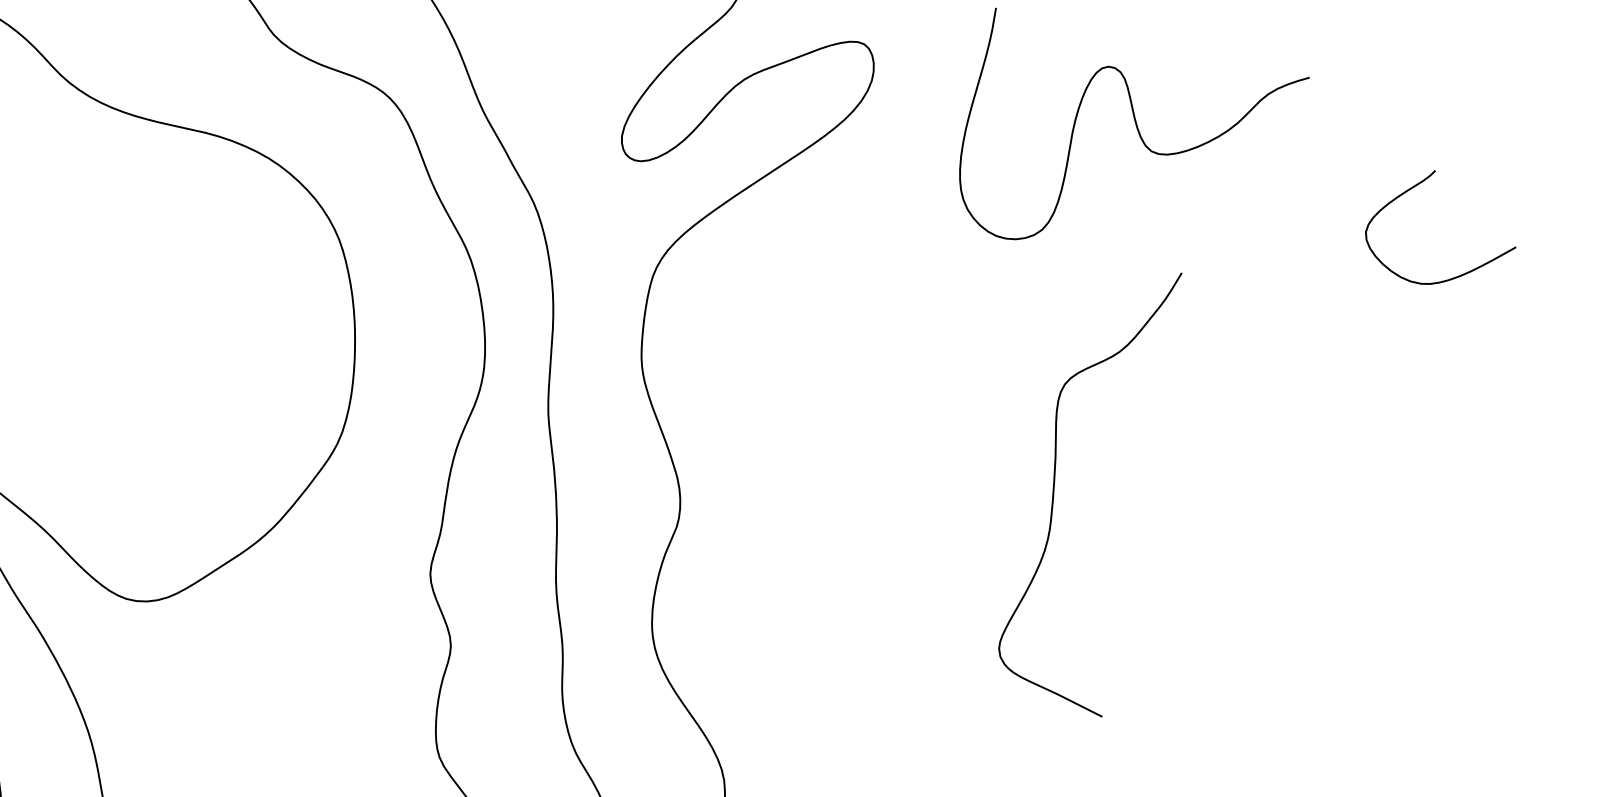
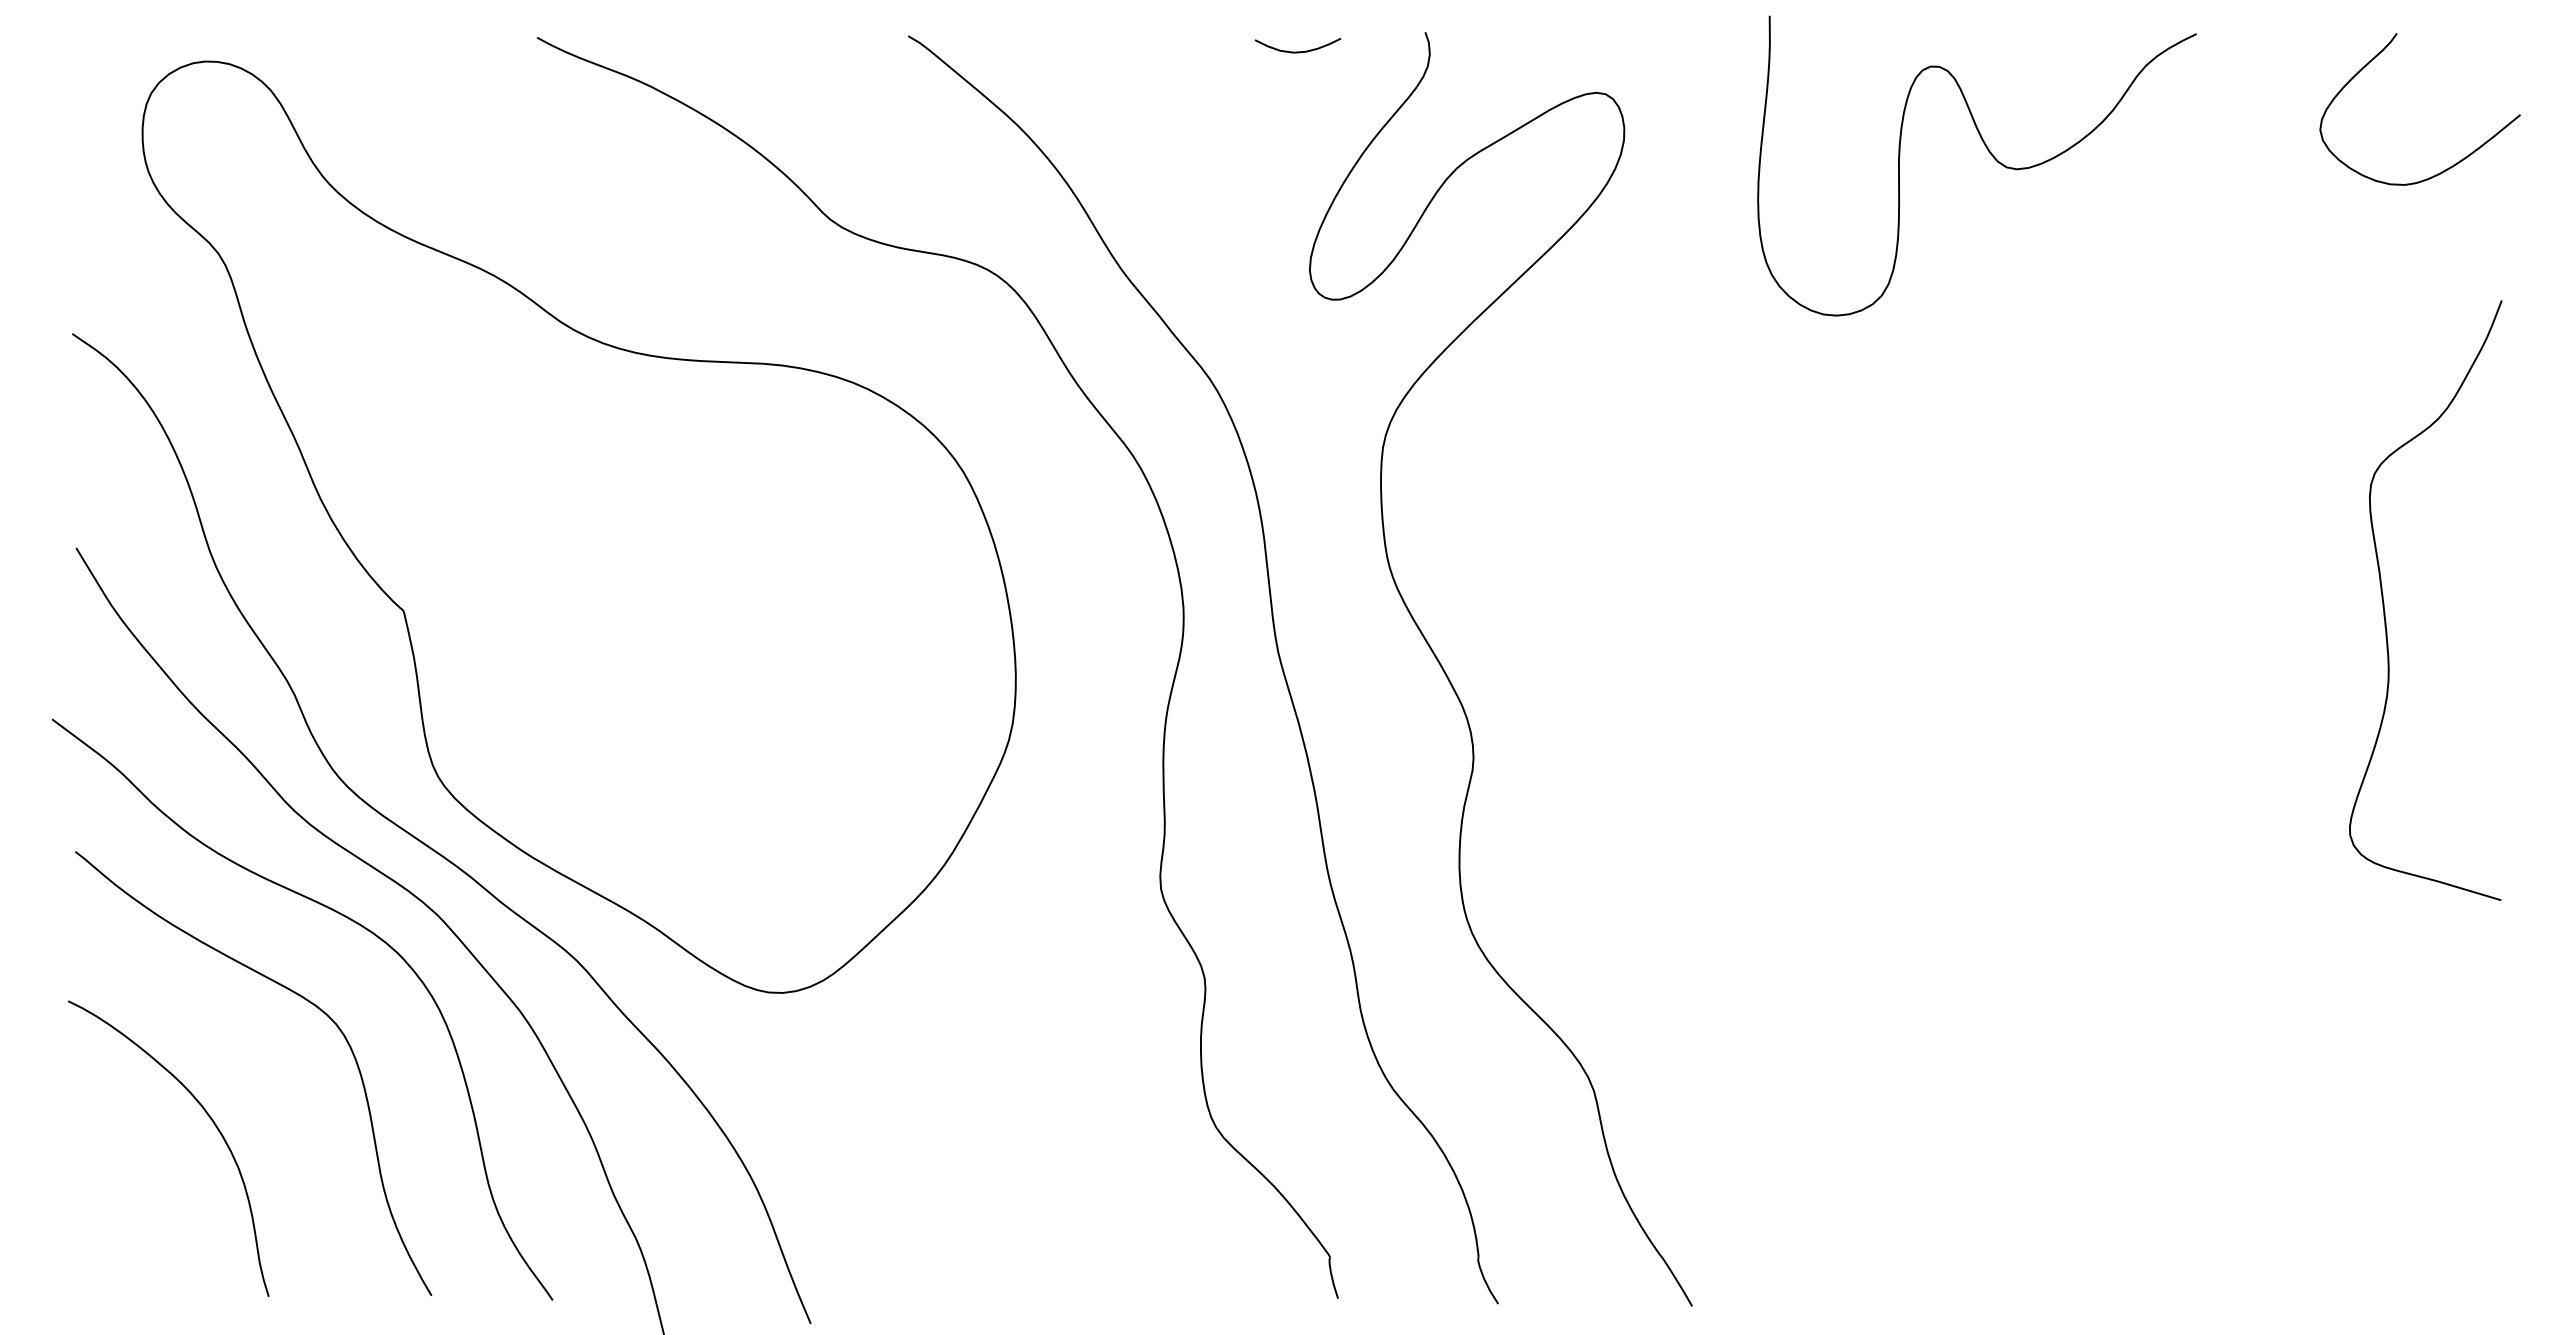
curve: (1462, 274) -> (2456, 162), moved
curve: (1055, 480) -> (2384, 602), moved

